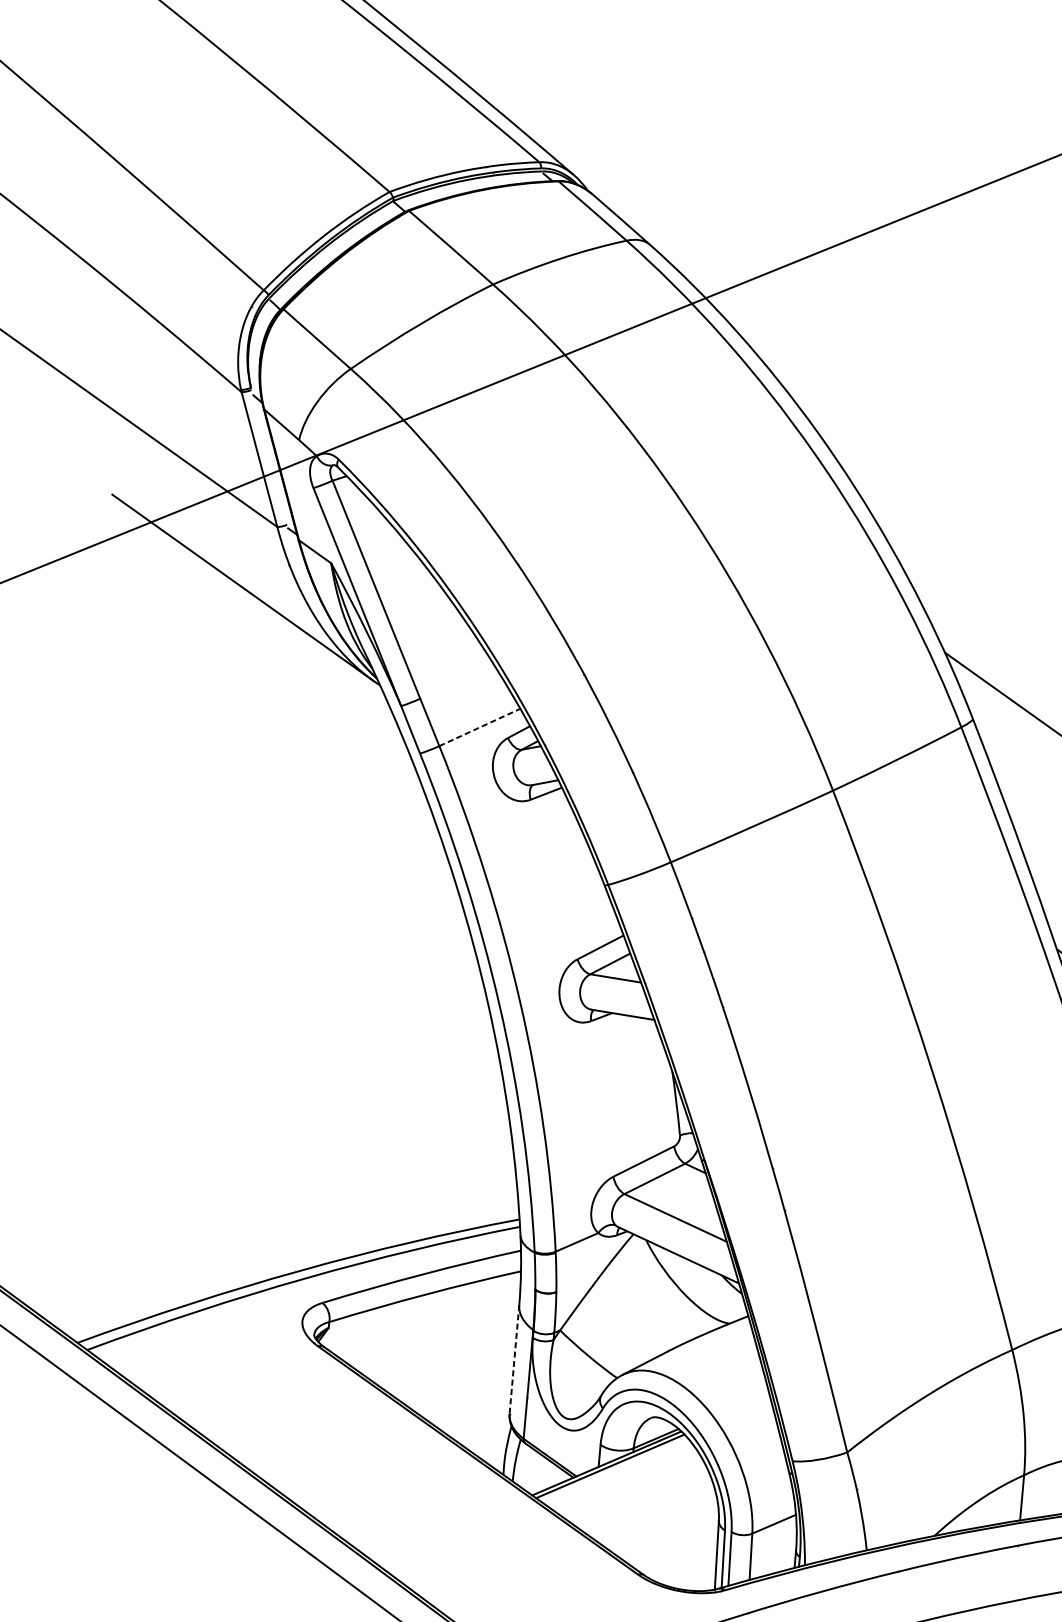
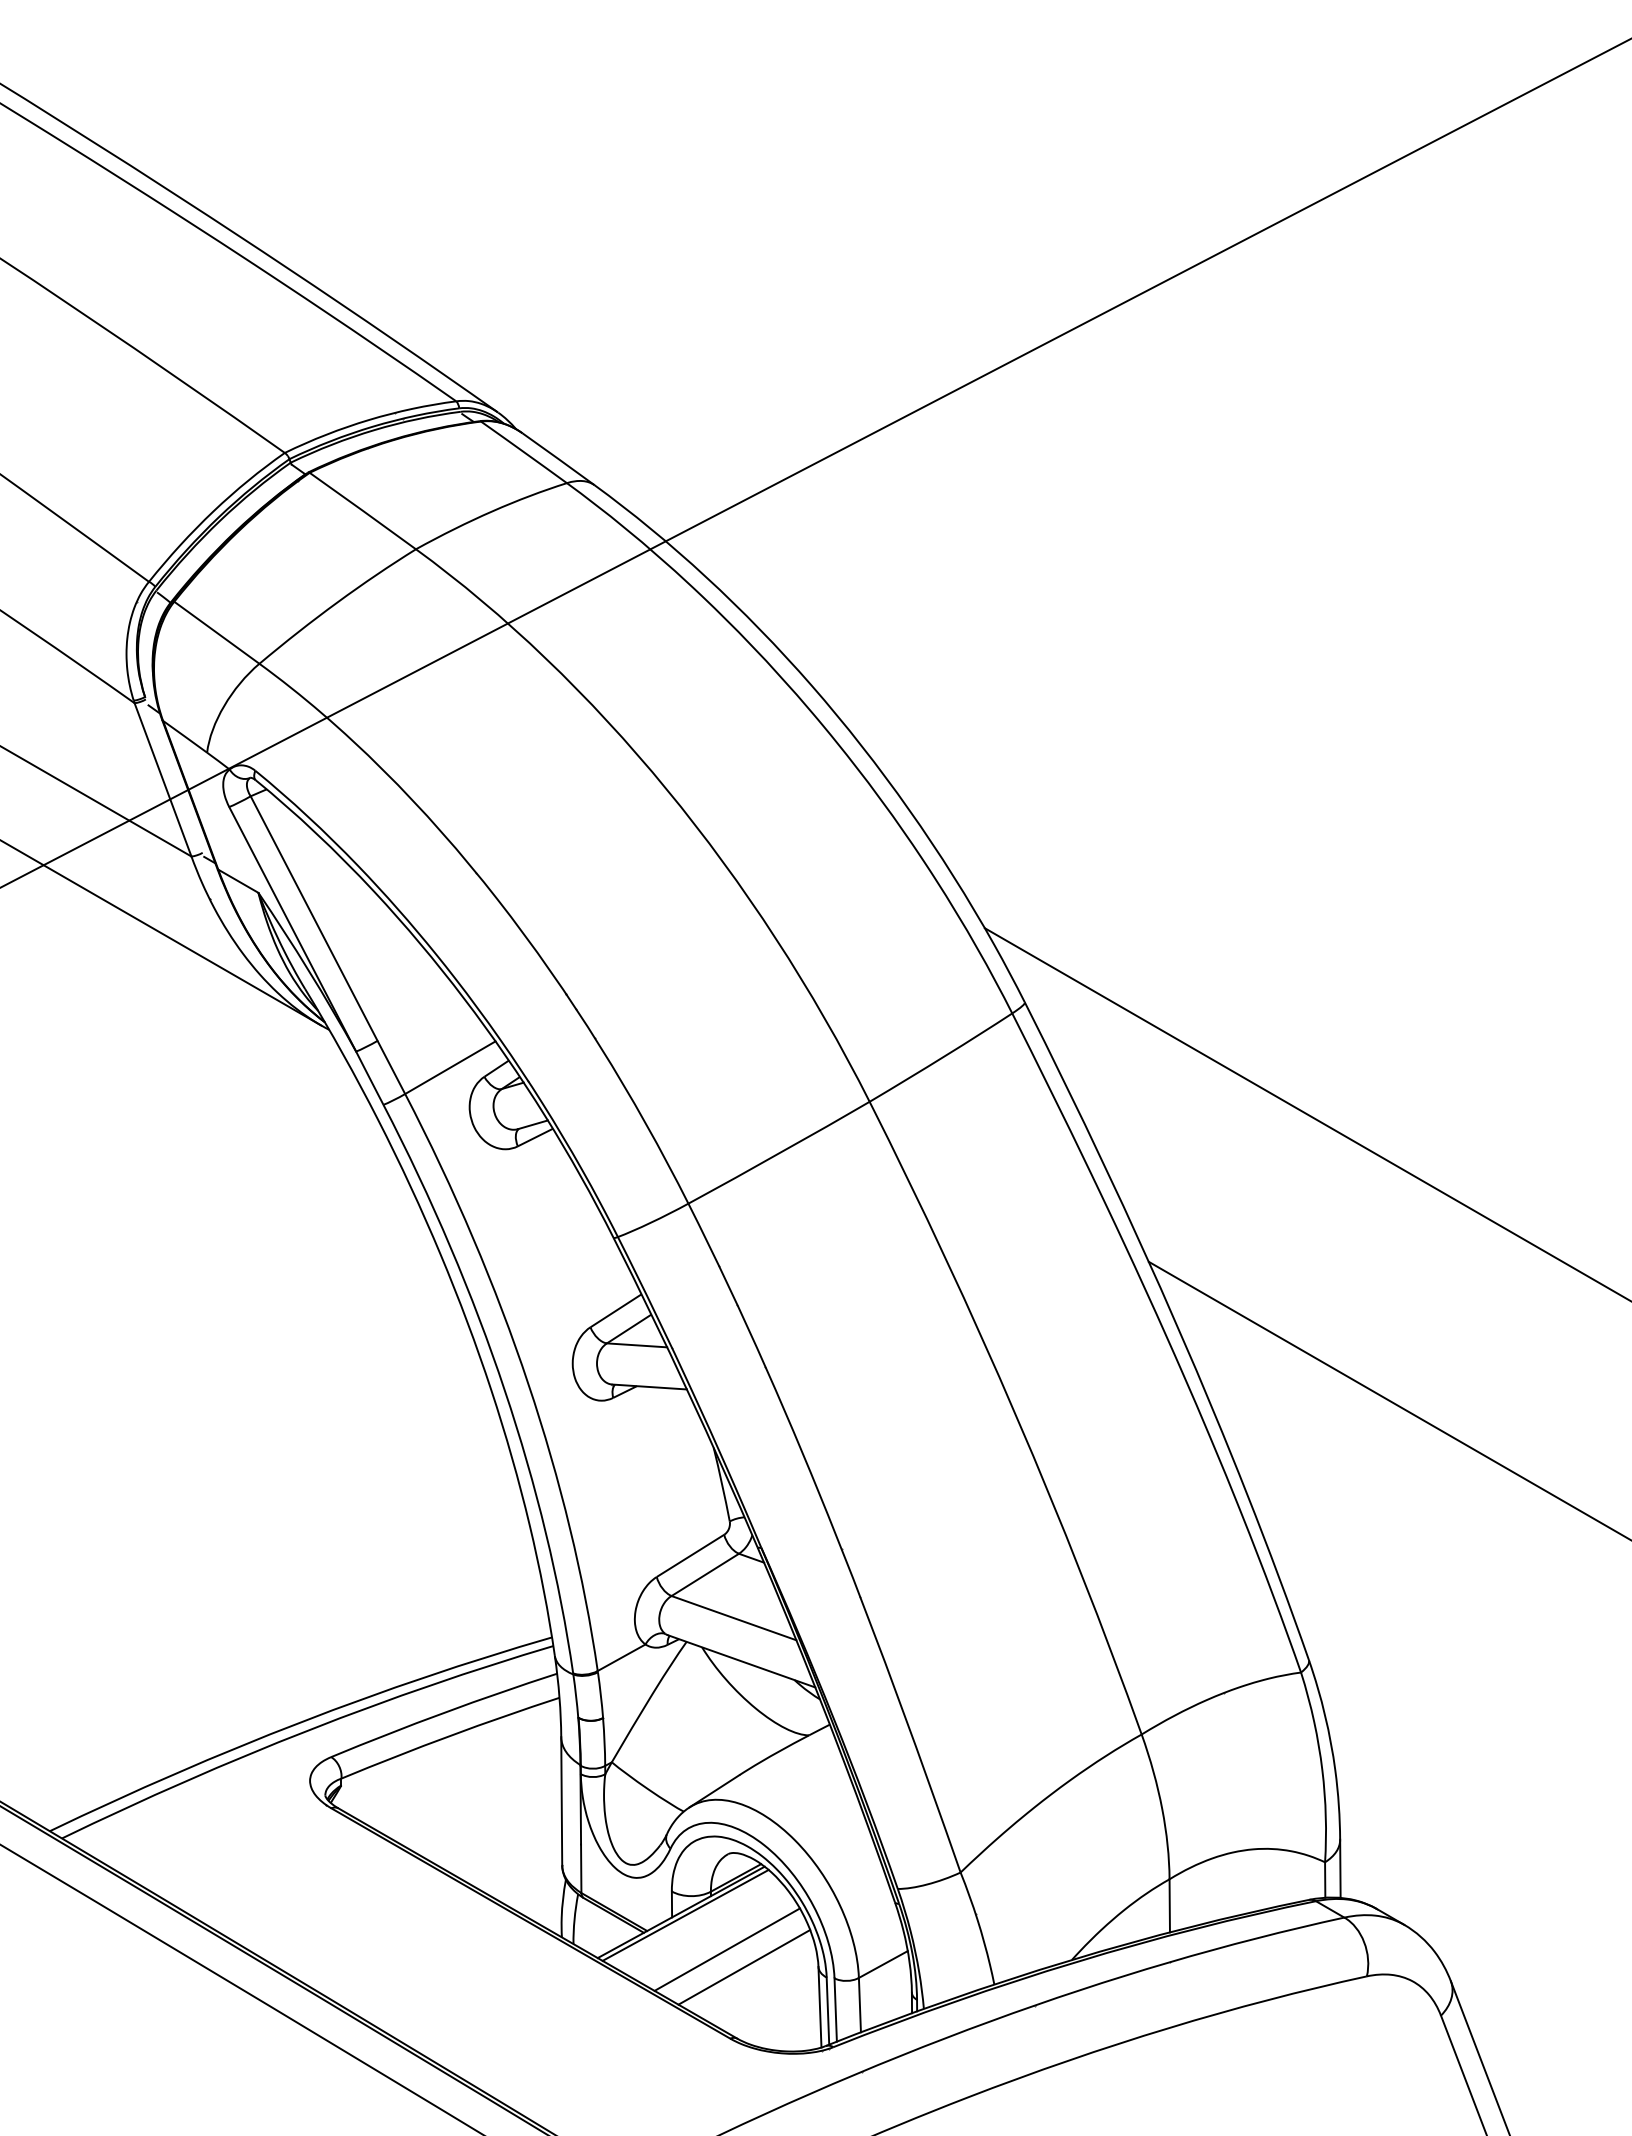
line: (480, 727) -> (450, 1067), dashed -> solid
line: (514, 1359) -> (561, 1801), dashed -> solid
line: (642, 1498) -> (726, 1949), added
line: (656, 1515) -> (744, 1967), added

